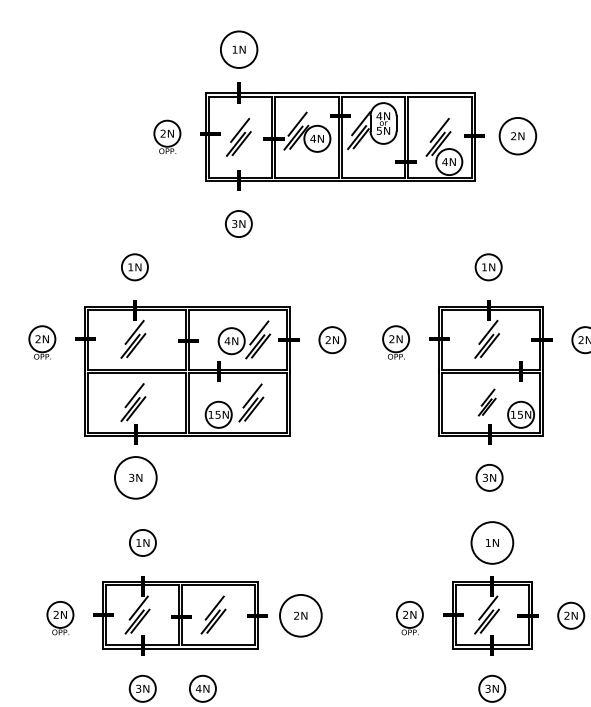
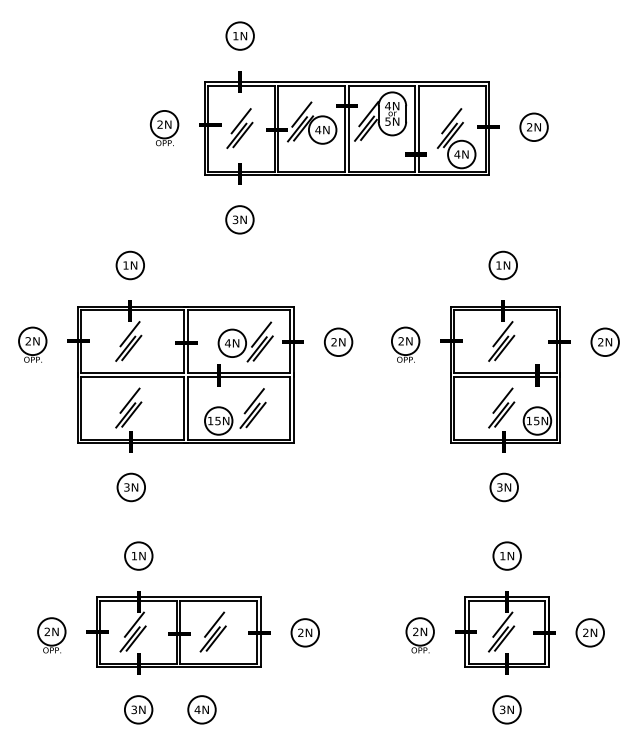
circle: (238, 49) -> (239, 35), size x0.71
circle: (517, 136) -> (533, 127), size x0.71
part: (487, 402) -> (501, 407), size x1.43
circle: (136, 477) -> (131, 487), size x0.62
circle: (491, 542) -> (506, 555), size x0.62
circle: (301, 615) -> (305, 632), size x0.62

